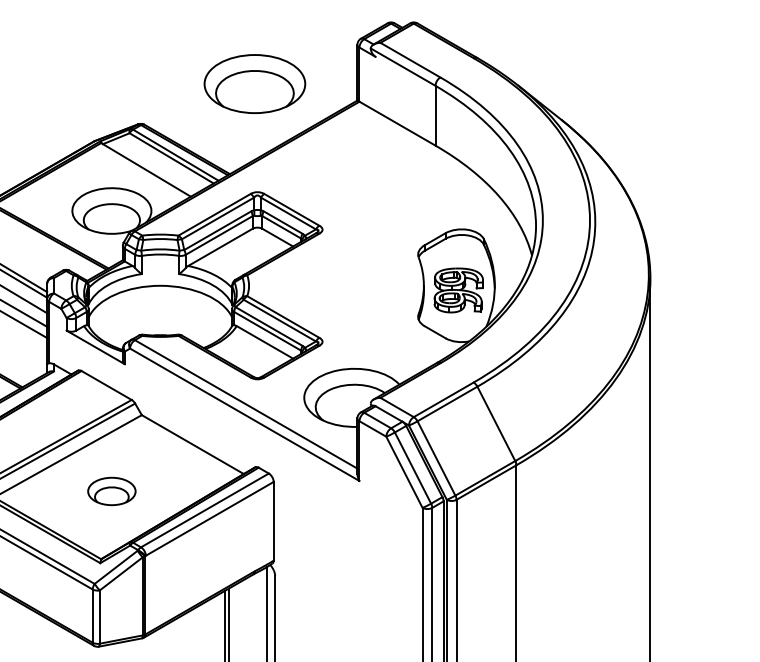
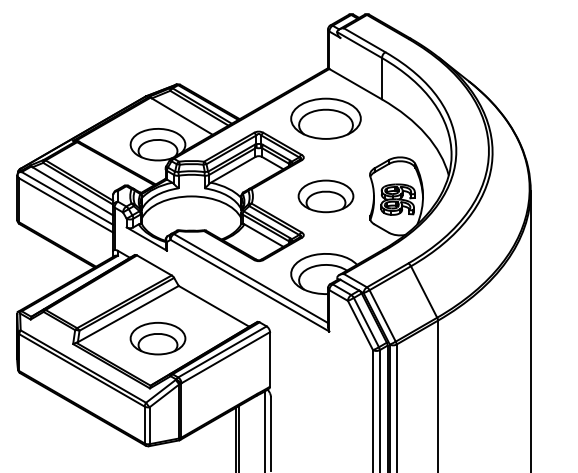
part: (254, 83) -> (325, 118), moved
part: (353, 285) -> (325, 196), added
part: (111, 491) -> (157, 338), size x1.67

